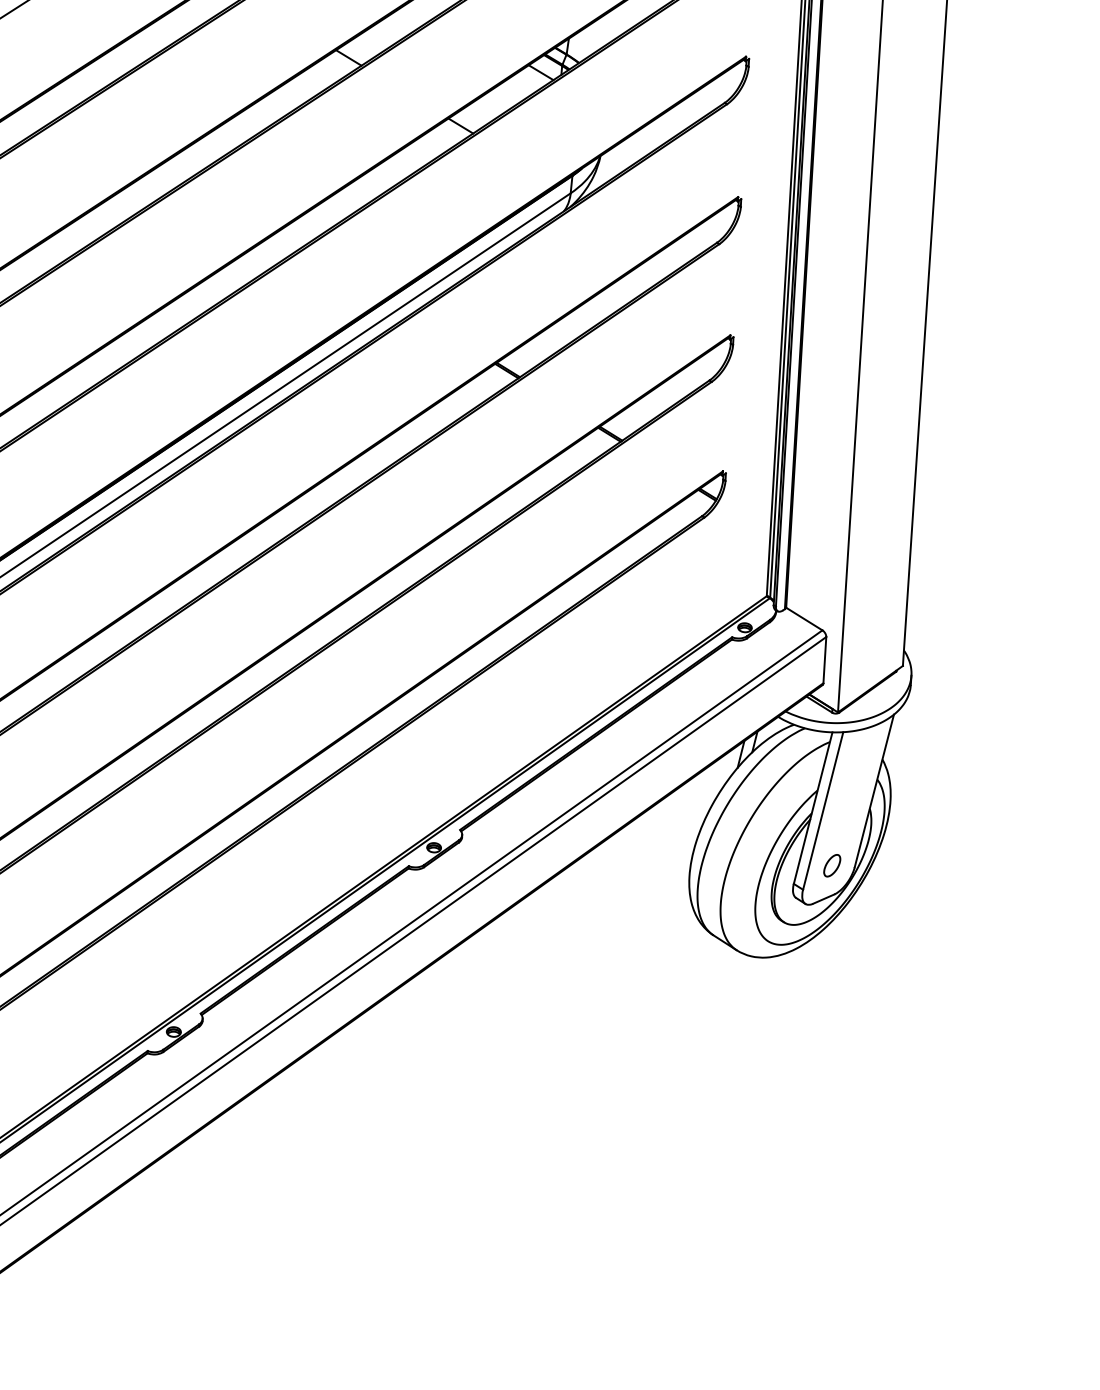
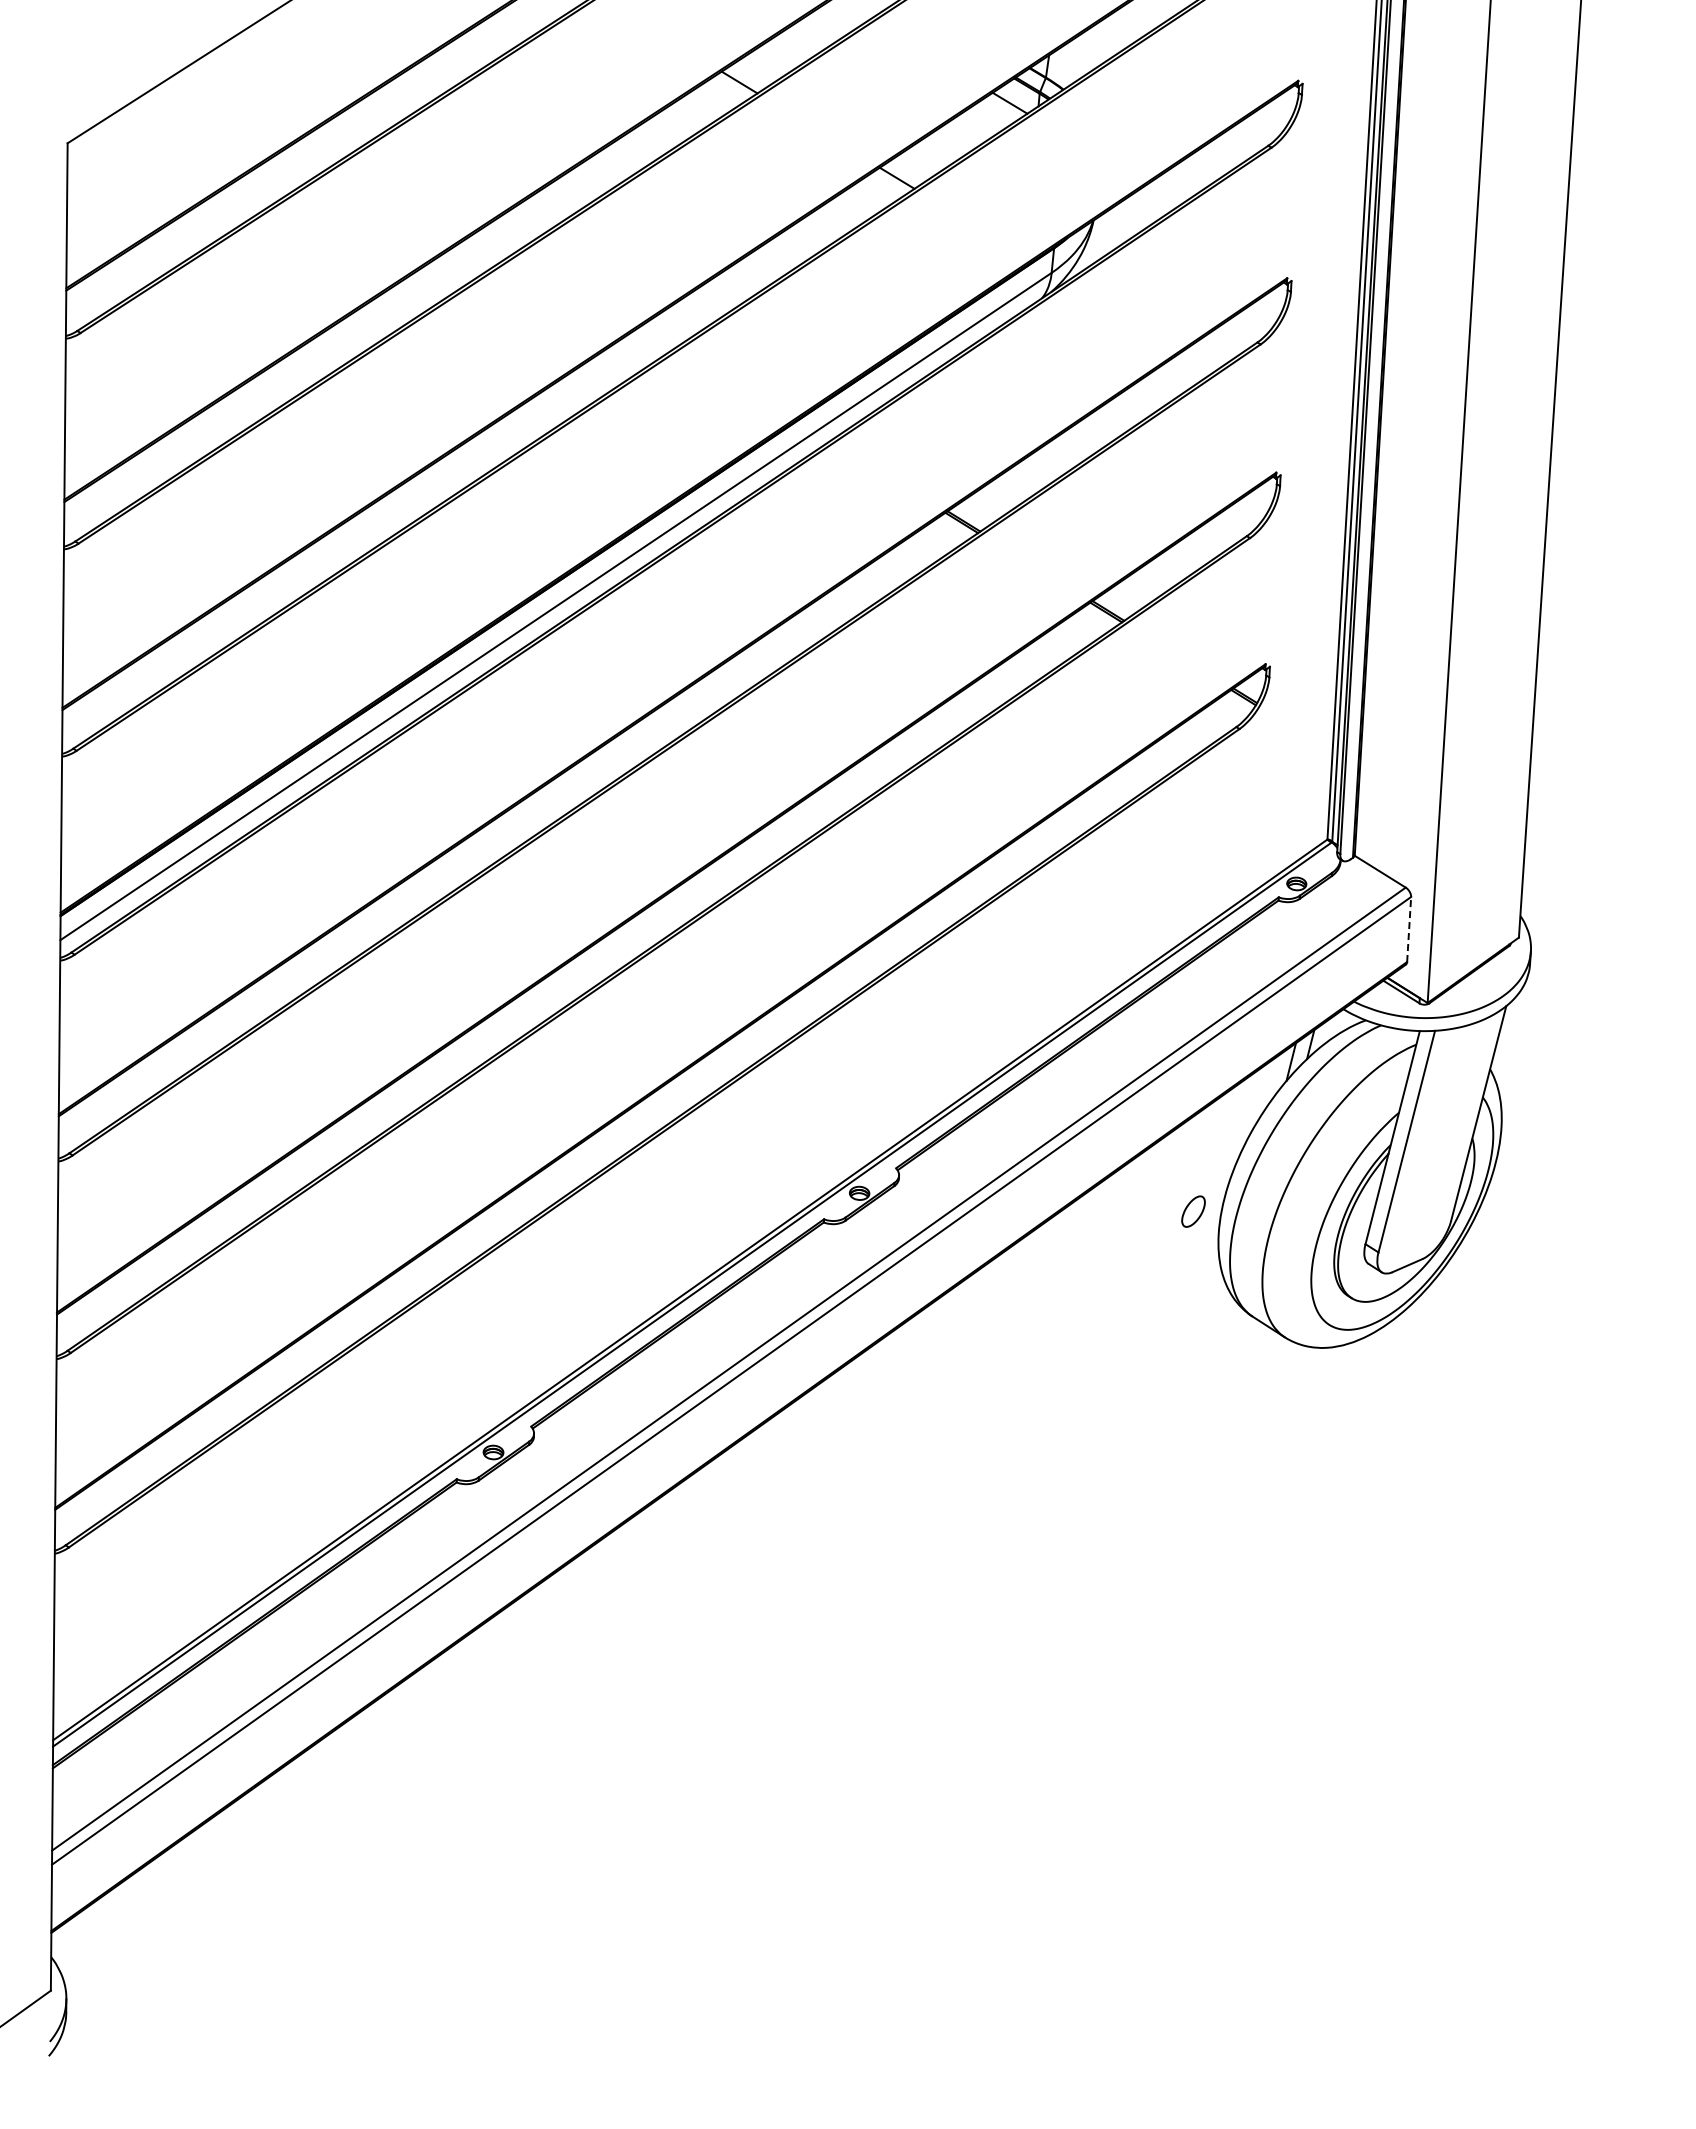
line: (825, 660) -> (1409, 929), solid -> dashed
part: (832, 865) -> (1193, 1211), moved

